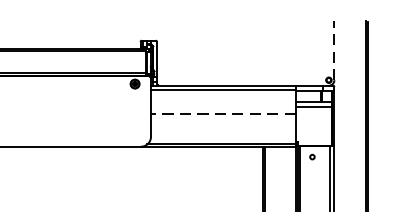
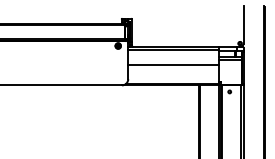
line: (334, 49) -> (243, 24), dashed -> solid
line: (222, 113) -> (173, 64), dashed -> solid

